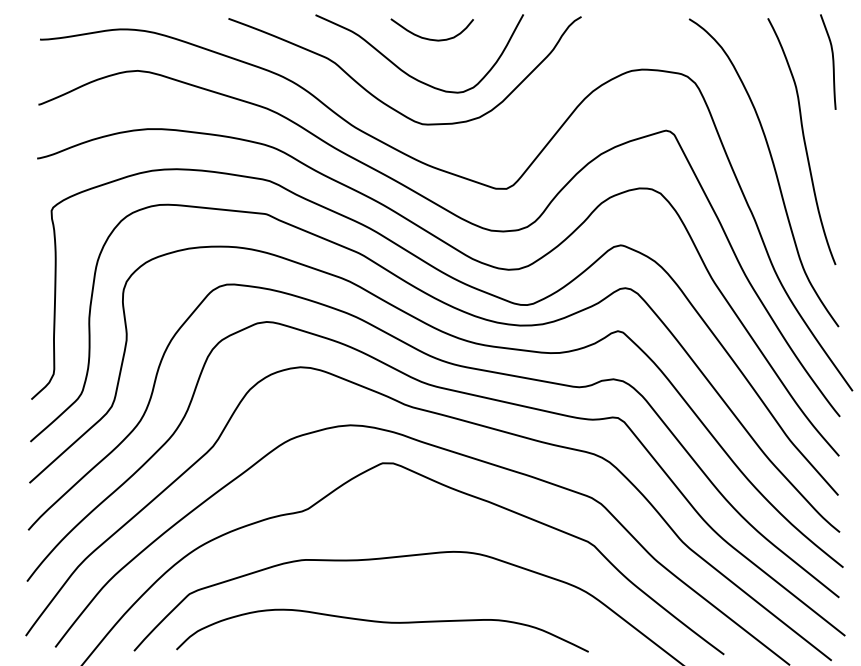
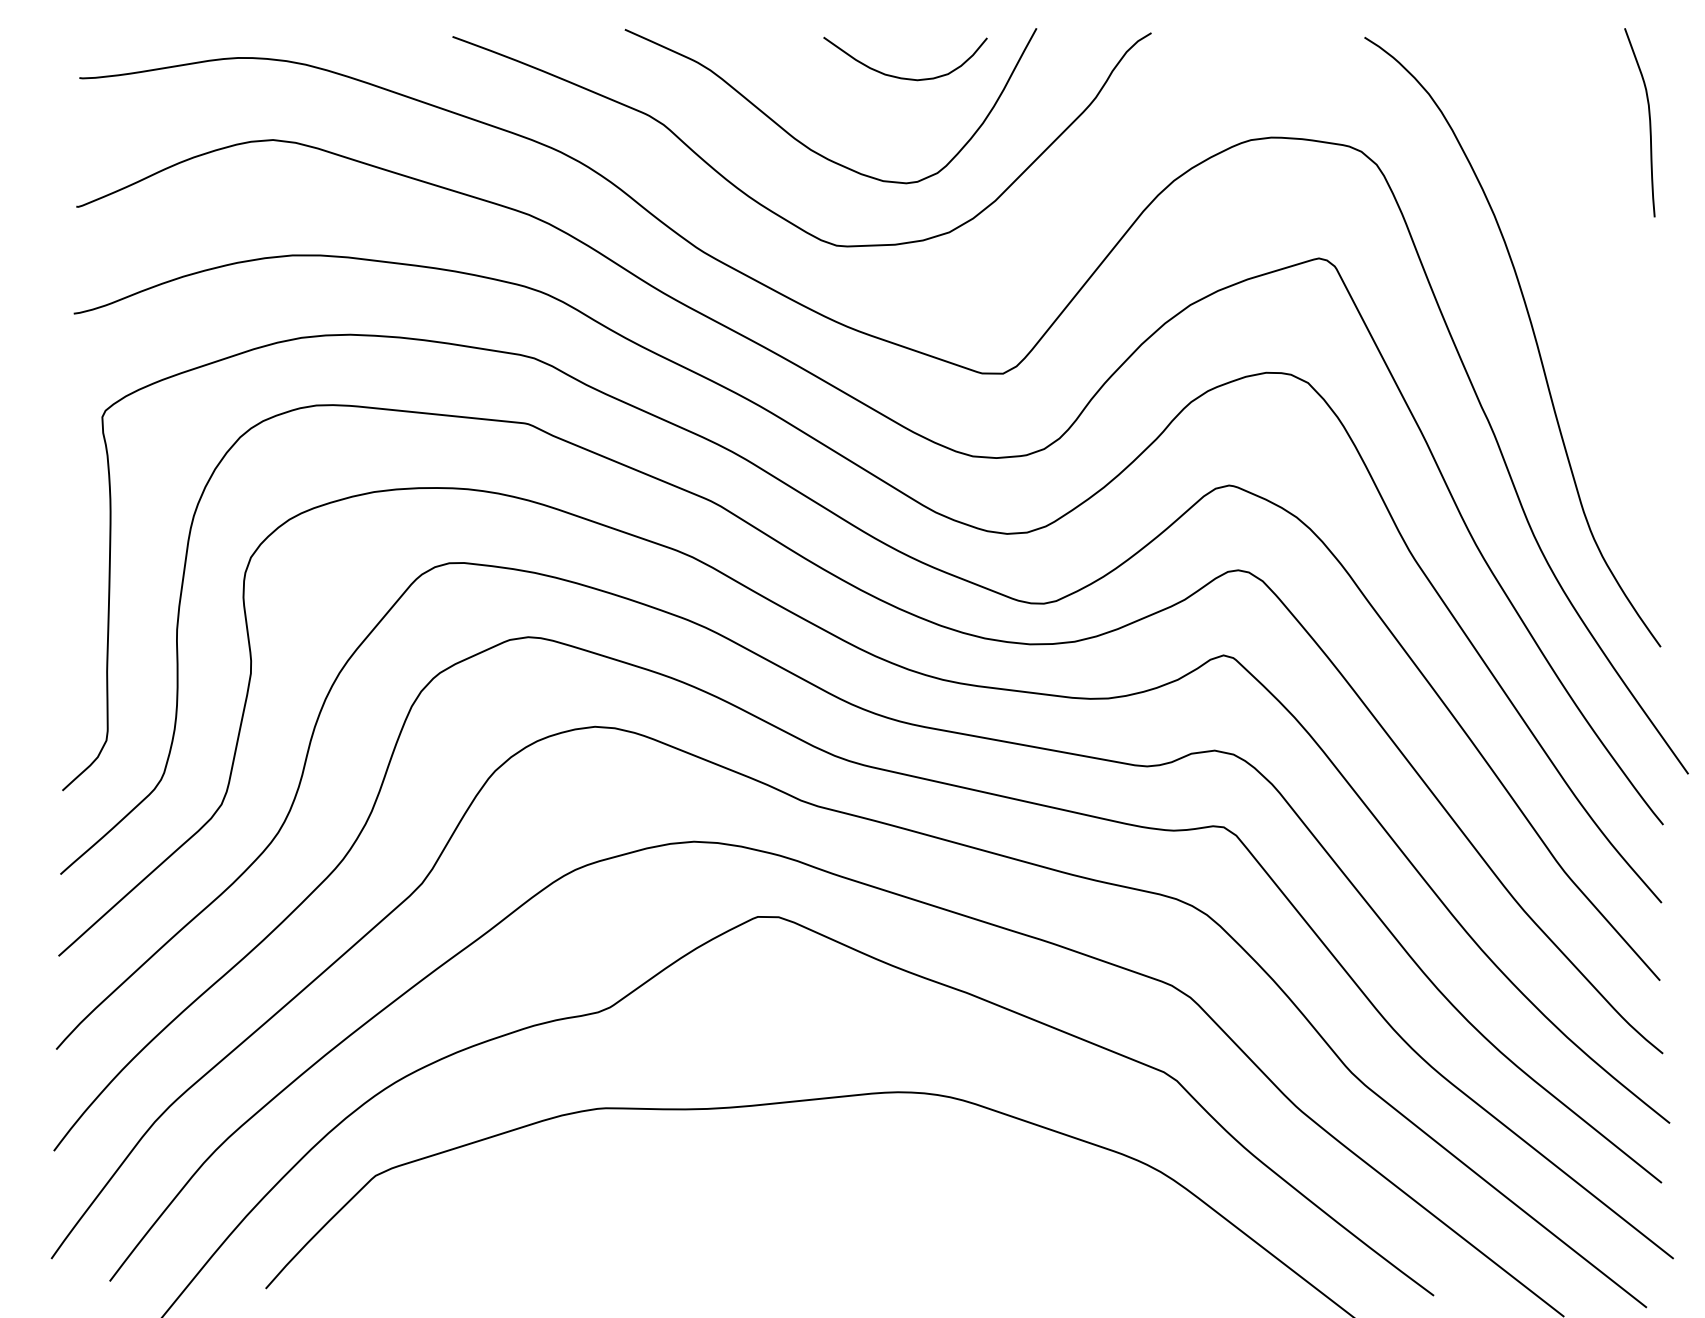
curve: (430, 38) -> (901, 75), moved
curve: (803, 141) -> (1590, 279), removed
curve: (382, 623) -> (757, 1234), removed

